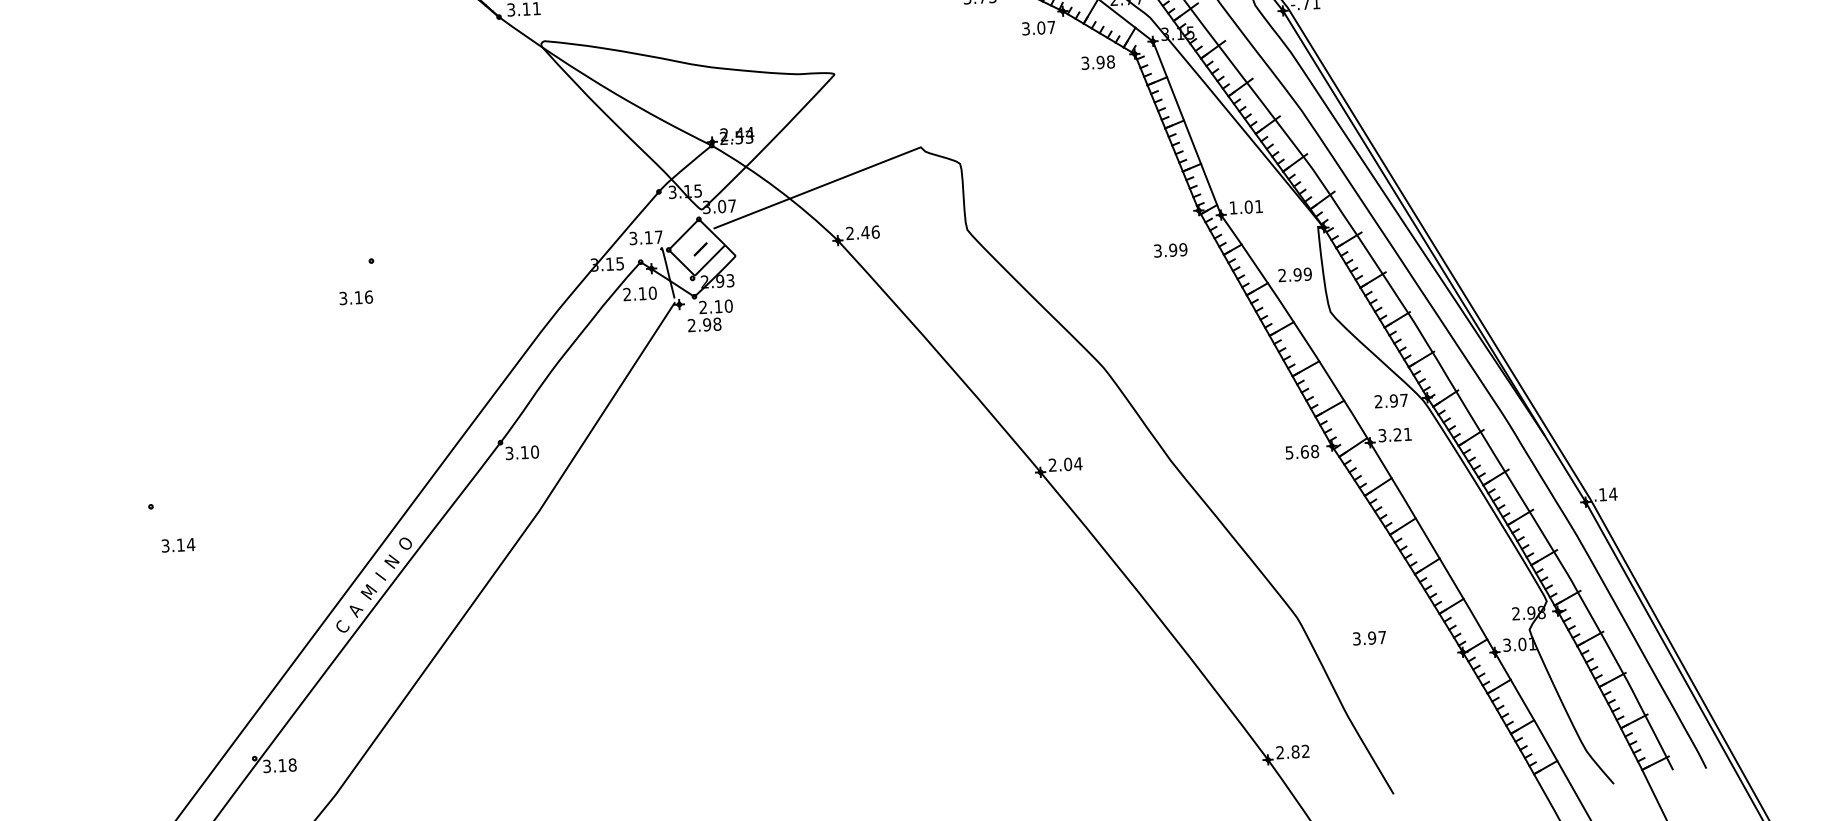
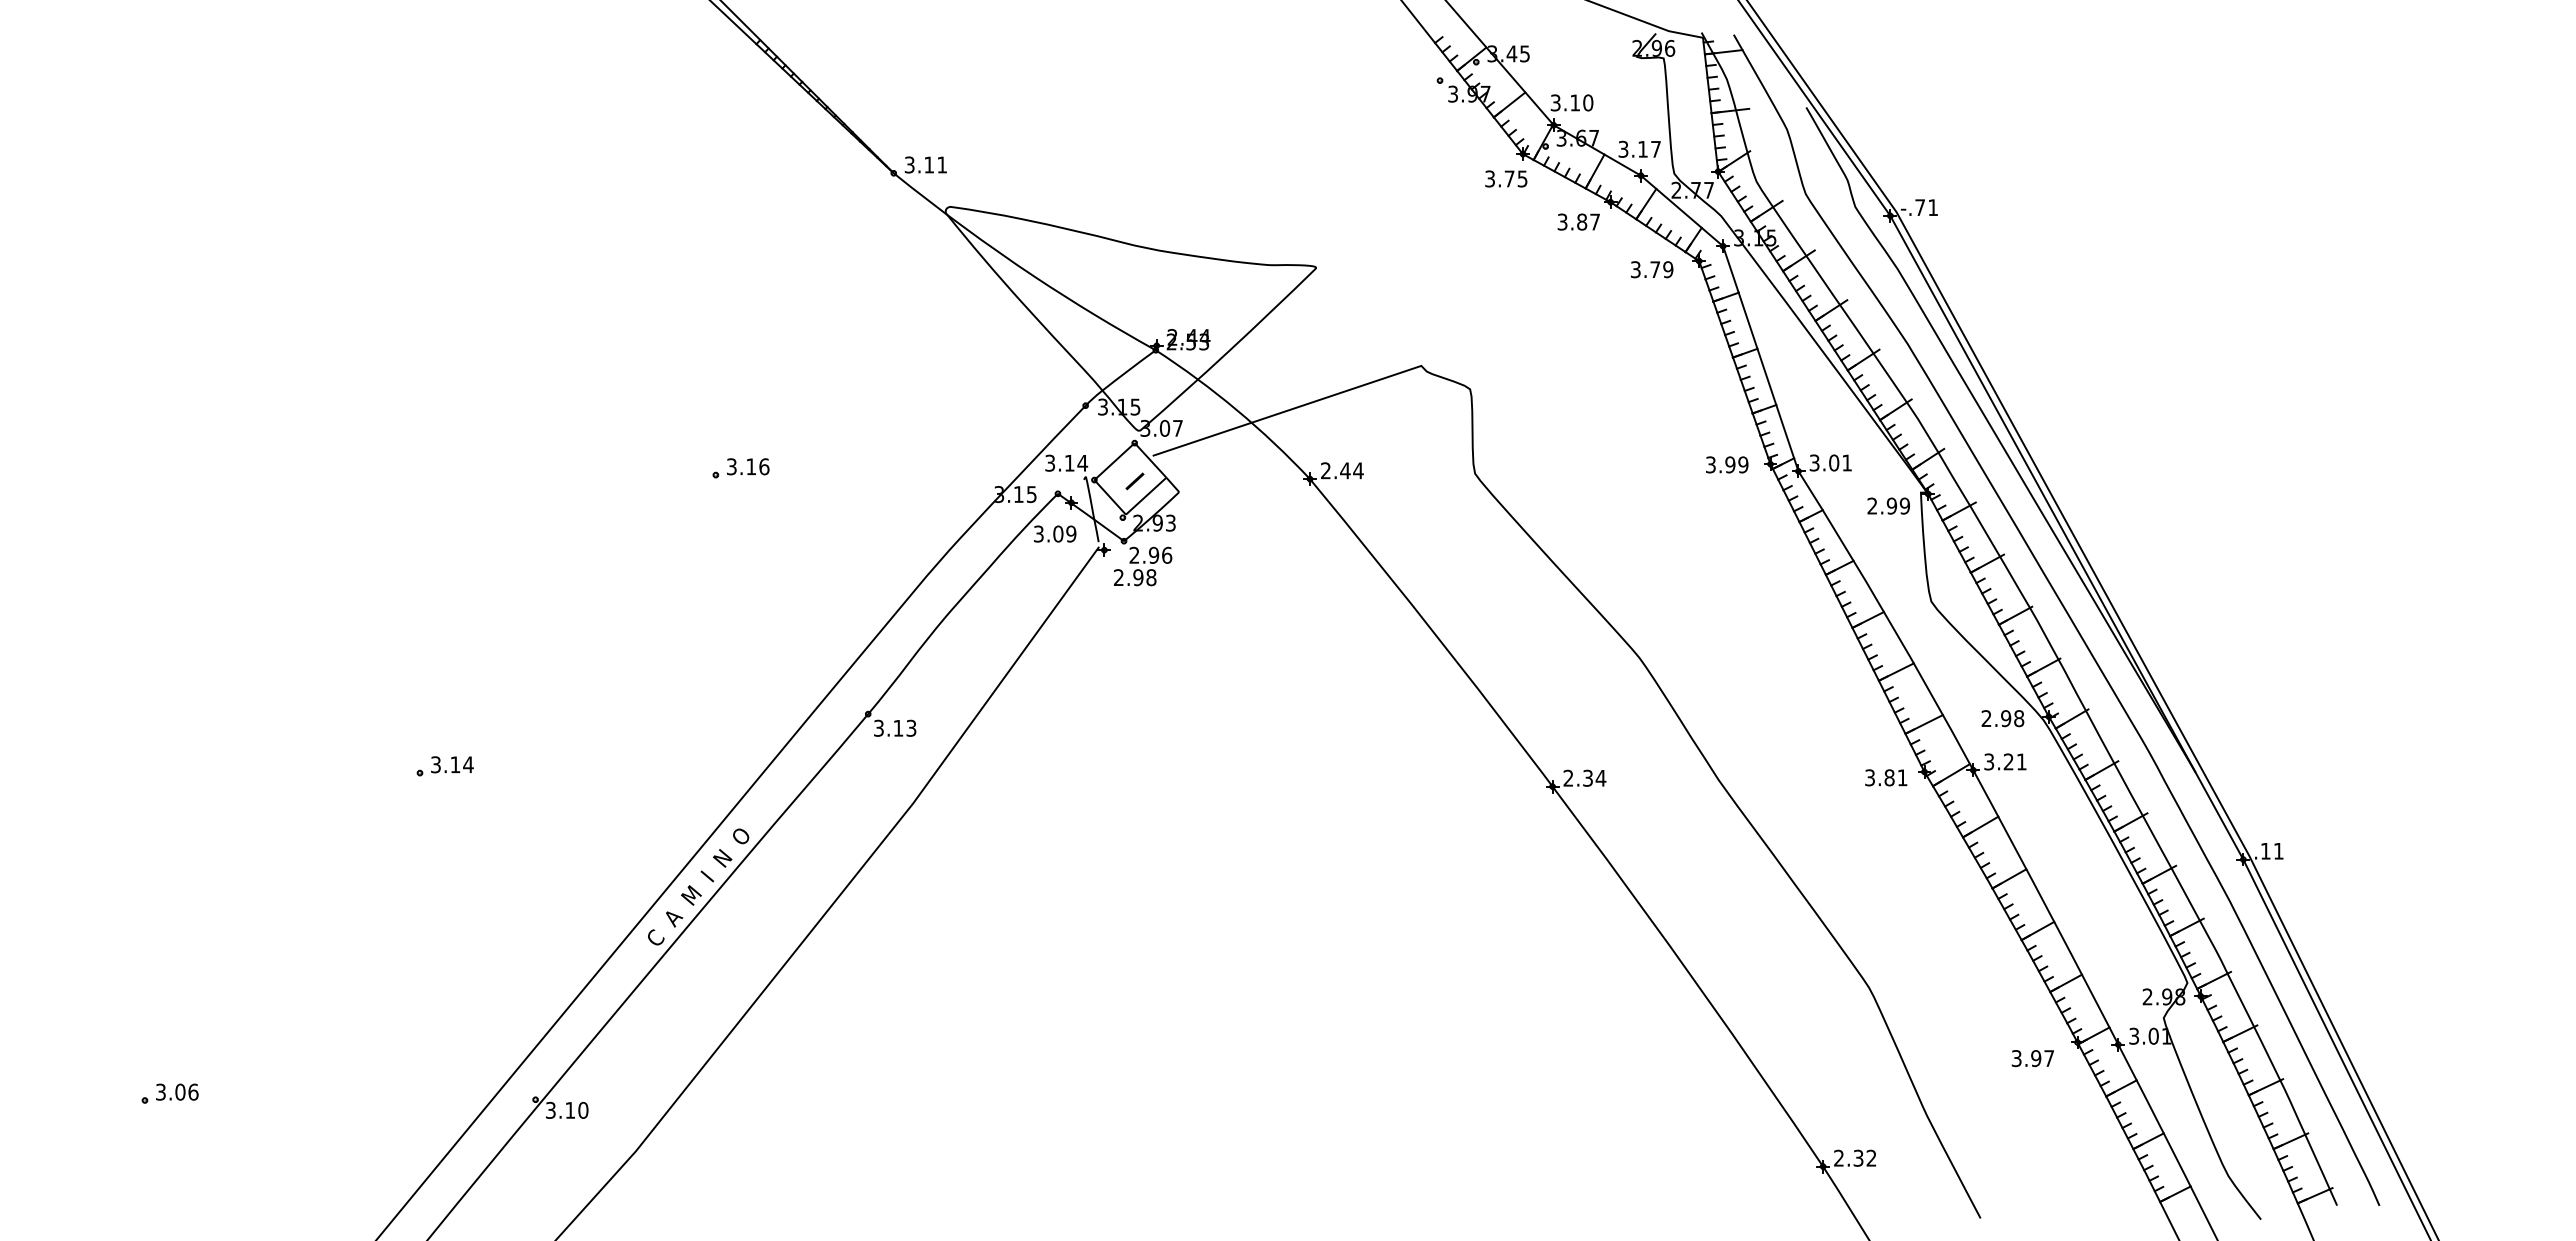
text: (1041, 27) -> (1582, 221), 3.07 -> 3.87
text: (1105, 62) -> (1661, 269), 3.98 -> 3.79
text: (1233, 207) -> (1814, 462), 1.01 -> 3.01
text: (875, 231) -> (1358, 470), 2.46 -> 2.44
text: (658, 237) -> (1082, 463), 3.17 -> 3.14
text: (1170, 250) -> (1727, 464), moved
text: (1294, 274) -> (1888, 505), moved
text: (640, 293) -> (1055, 533), 2.10 -> 3.09
text: (356, 297) -> (748, 466), moved
text: (723, 305) -> (1160, 554), 2.10 -> 2.96
text: (1404, 400) -> (2019, 718), 2.97 -> 2.98
text: (535, 451) -> (911, 727), 3.10 -> 3.13
text: (1302, 451) -> (1886, 777), 5.68 -> 3.81
text: (1068, 463) -> (1588, 777), 2.04 -> 2.34
text: (1613, 494) -> (2278, 851), .14 -> .11
text: (178, 545) -> (452, 764), moved
text: (1369, 638) -> (2032, 1058), moved
text: (1295, 751) -> (1858, 1157), 2.82 -> 2.32
text: (292, 765) -> (583, 1110), 3.18 -> 3.10

